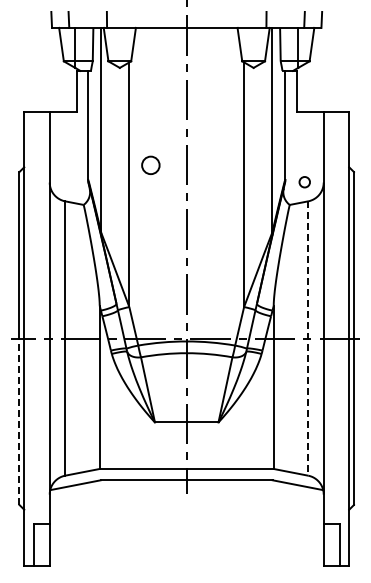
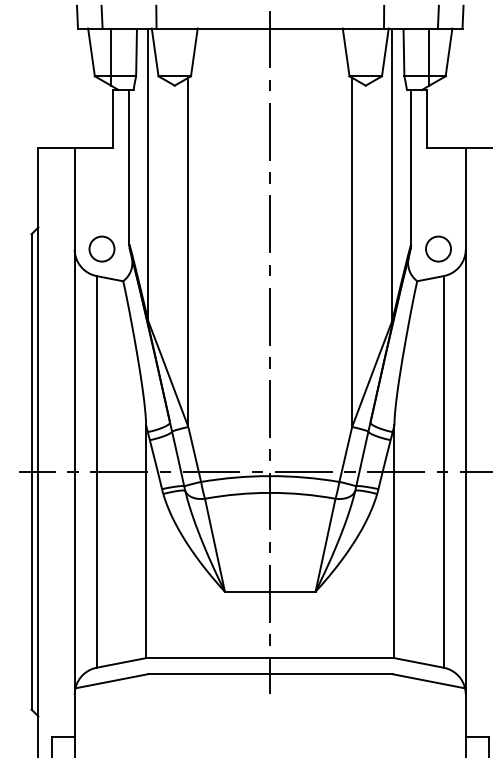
circle: (150, 164) -> (101, 247), moved
circle: (304, 181) -> (438, 247), size x1.67
line: (308, 339) -> (444, 473), dashed -> solid
line: (19, 421) -> (31, 590), dashed -> solid

